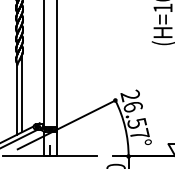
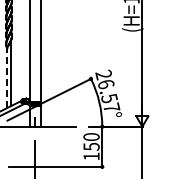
line: (16, 98) -> (6, 77), solid -> dashed

